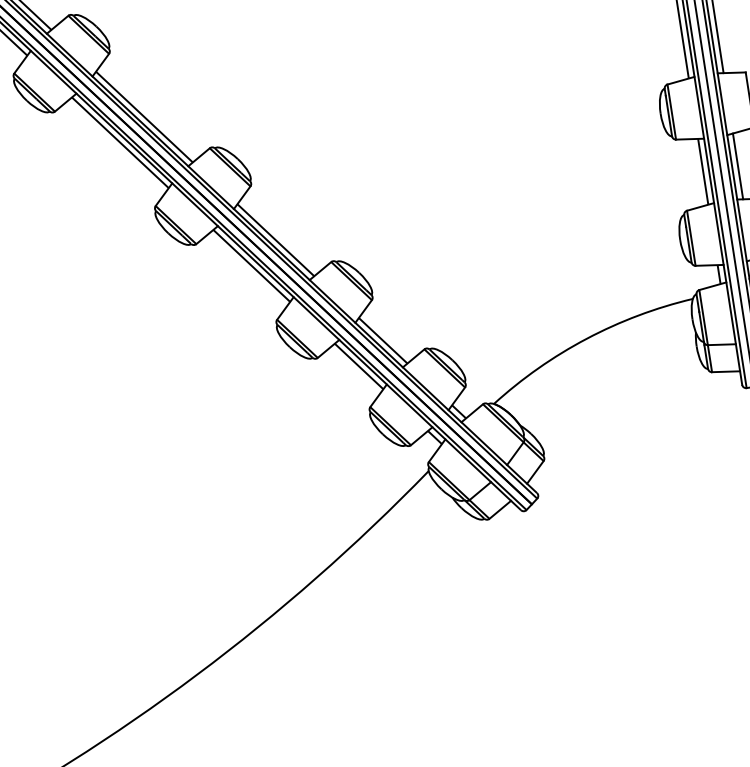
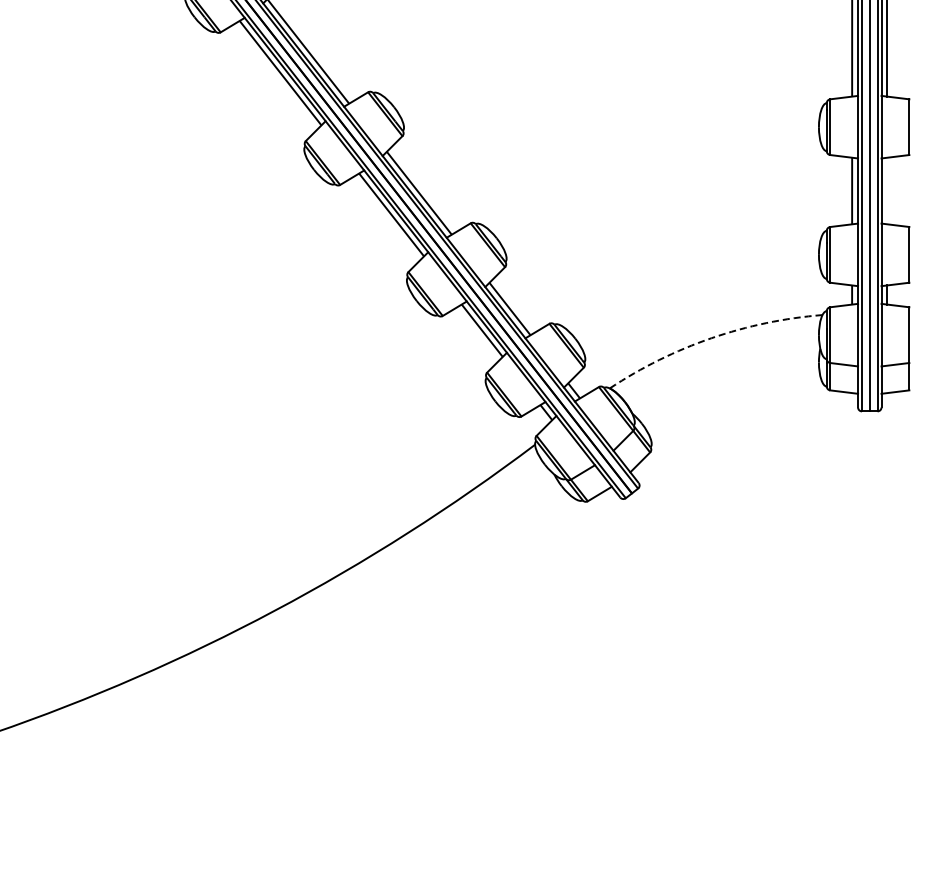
line: (738, 165) -> (887, 190), removed
arc: (586, 339) -> (711, 338), solid -> dashed

